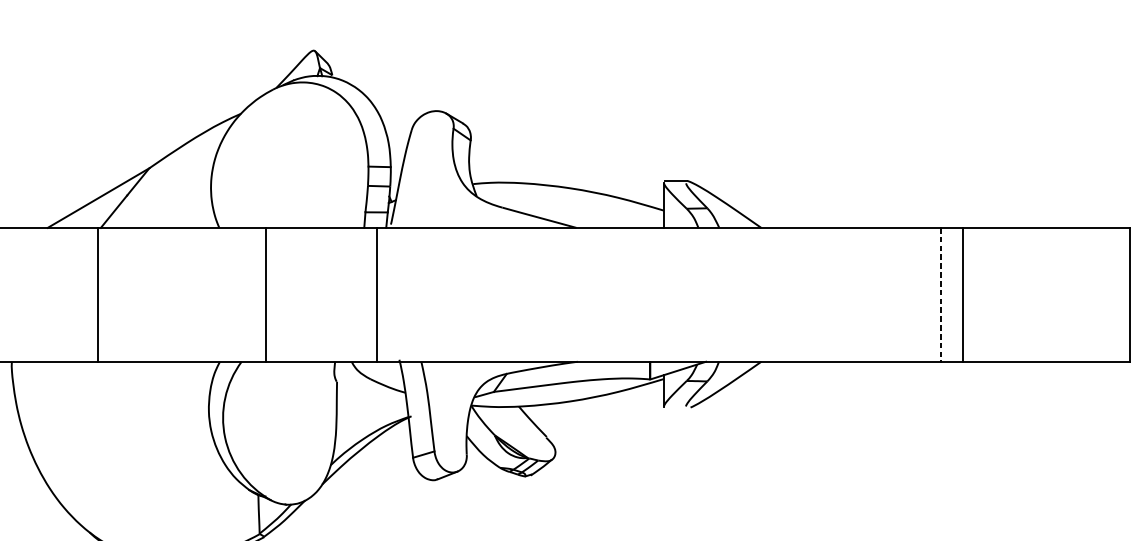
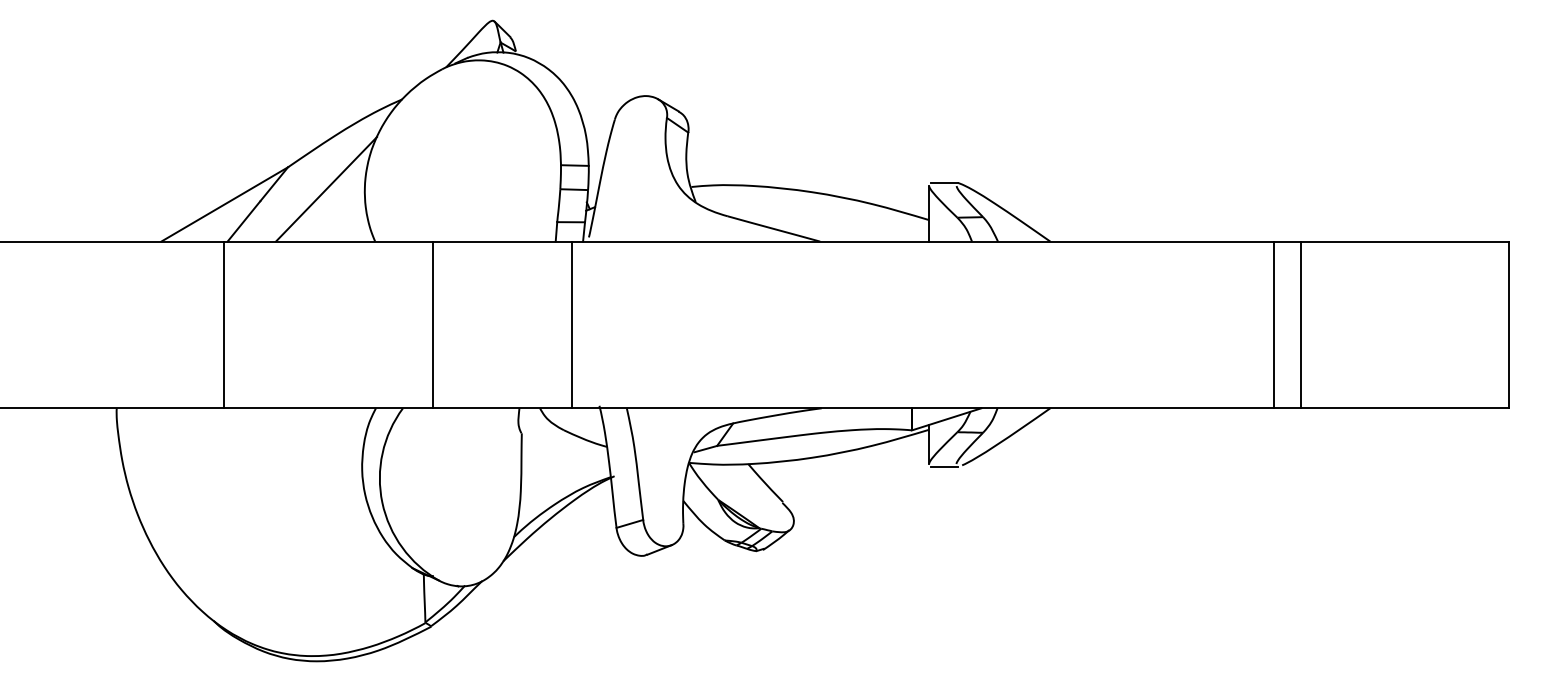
line: (180, 186) -> (326, 189), added
line: (941, 295) -> (1274, 325), dashed -> solid
line: (675, 408) -> (943, 466), added

